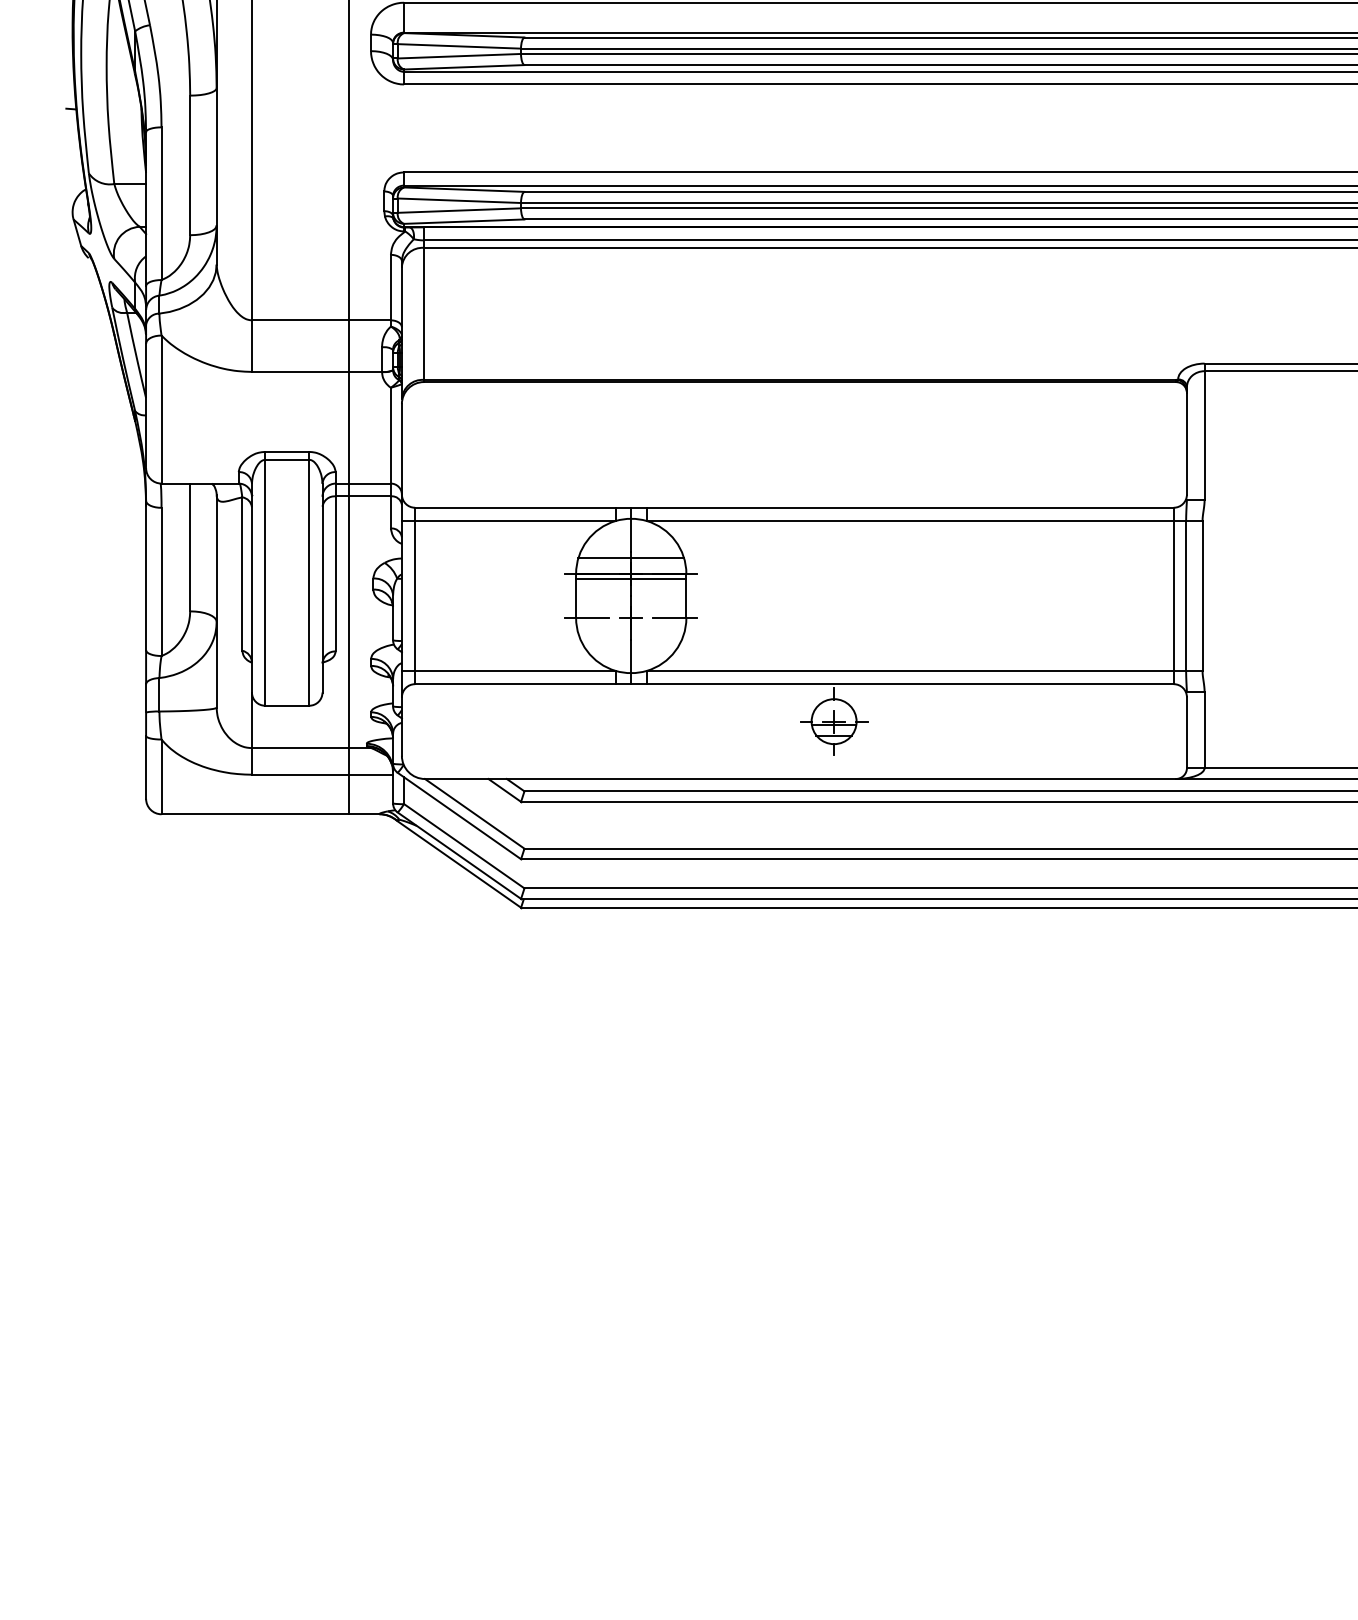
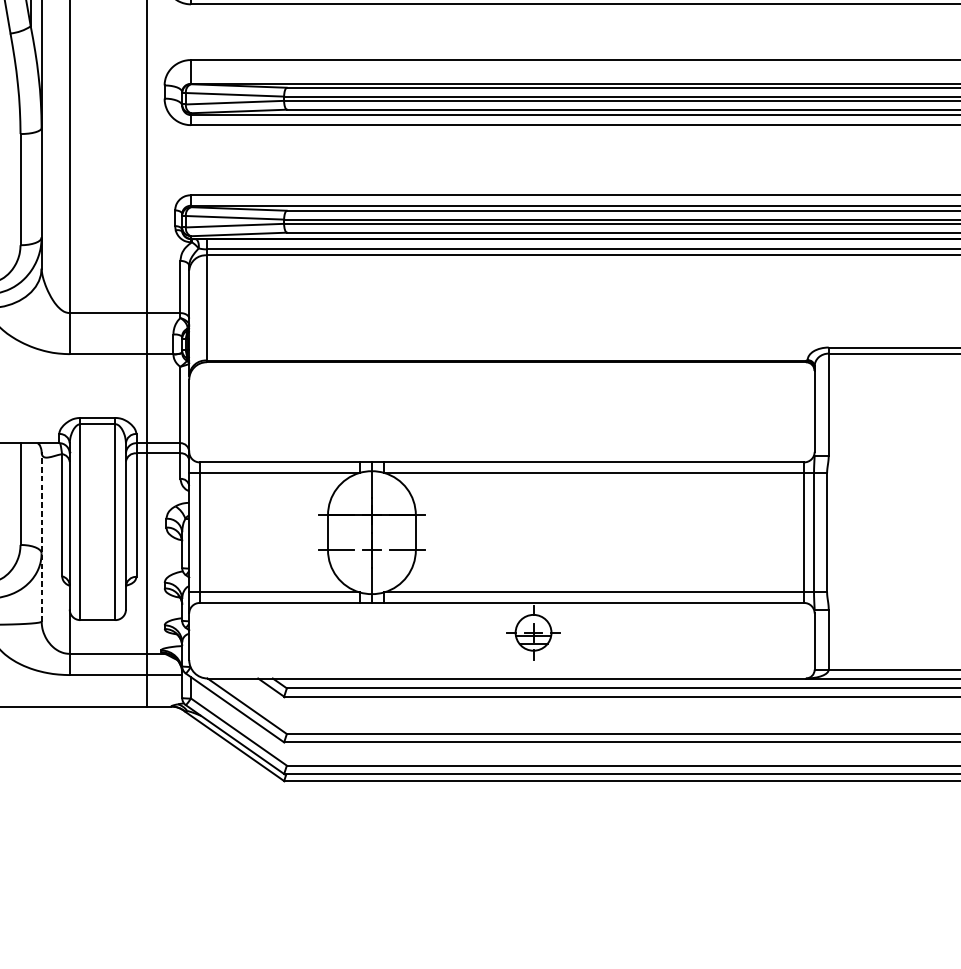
line: (631, 558) -> (372, 502), removed
line: (631, 578) -> (372, 518), removed
line: (216, 600) -> (41, 536), solid -> dashed

